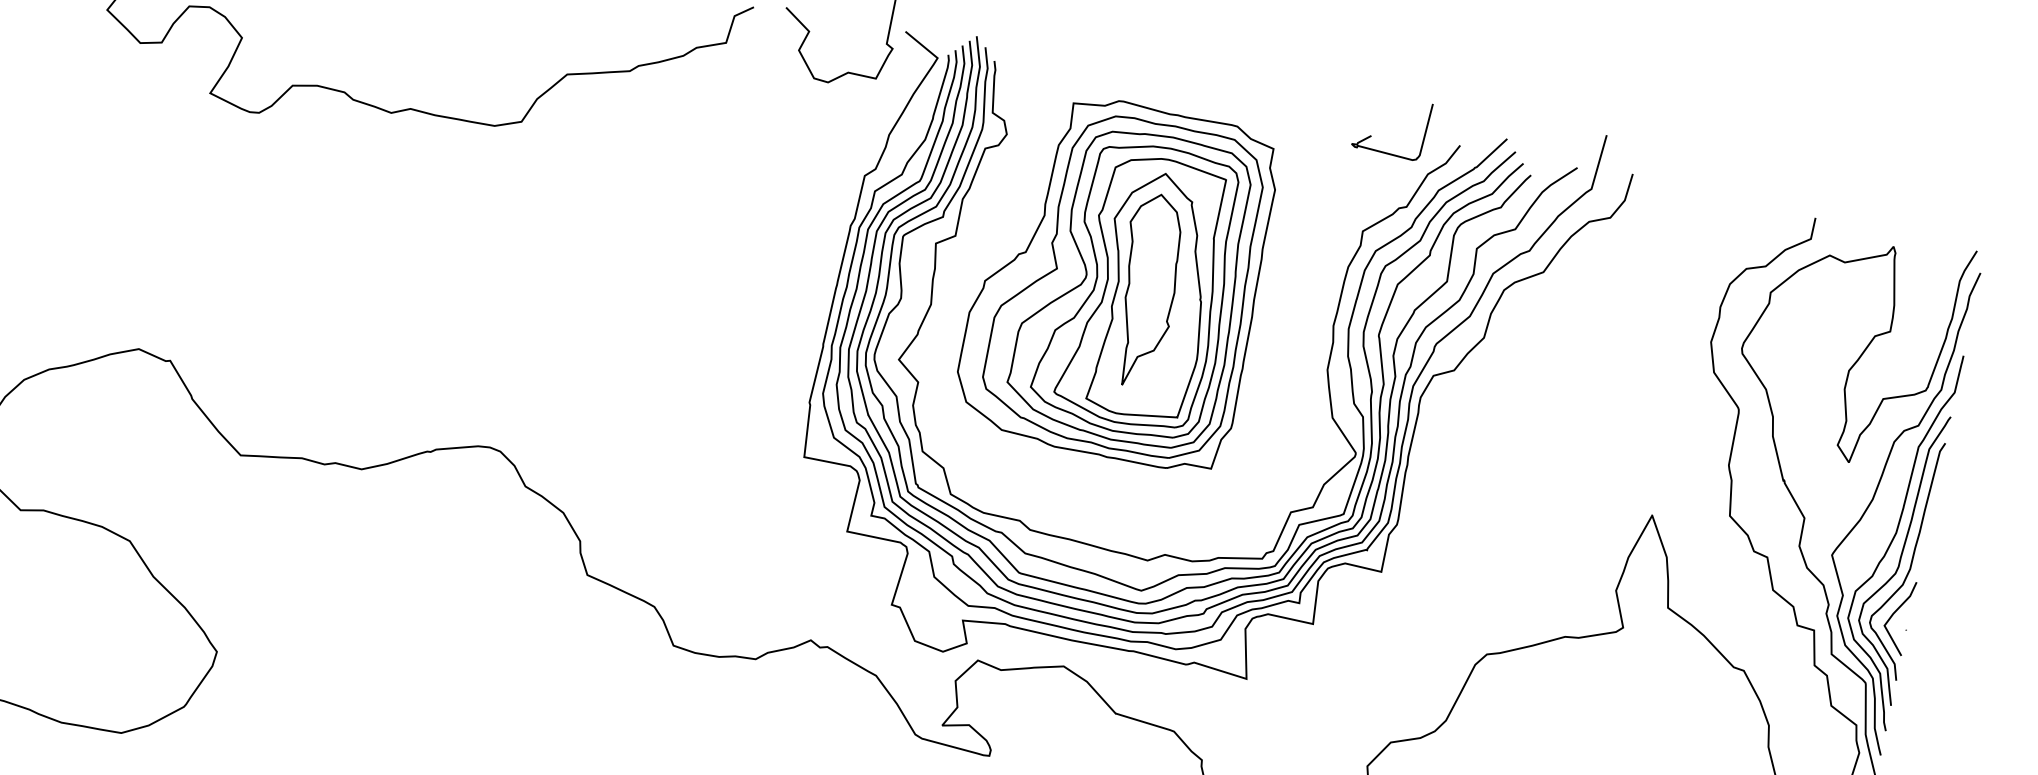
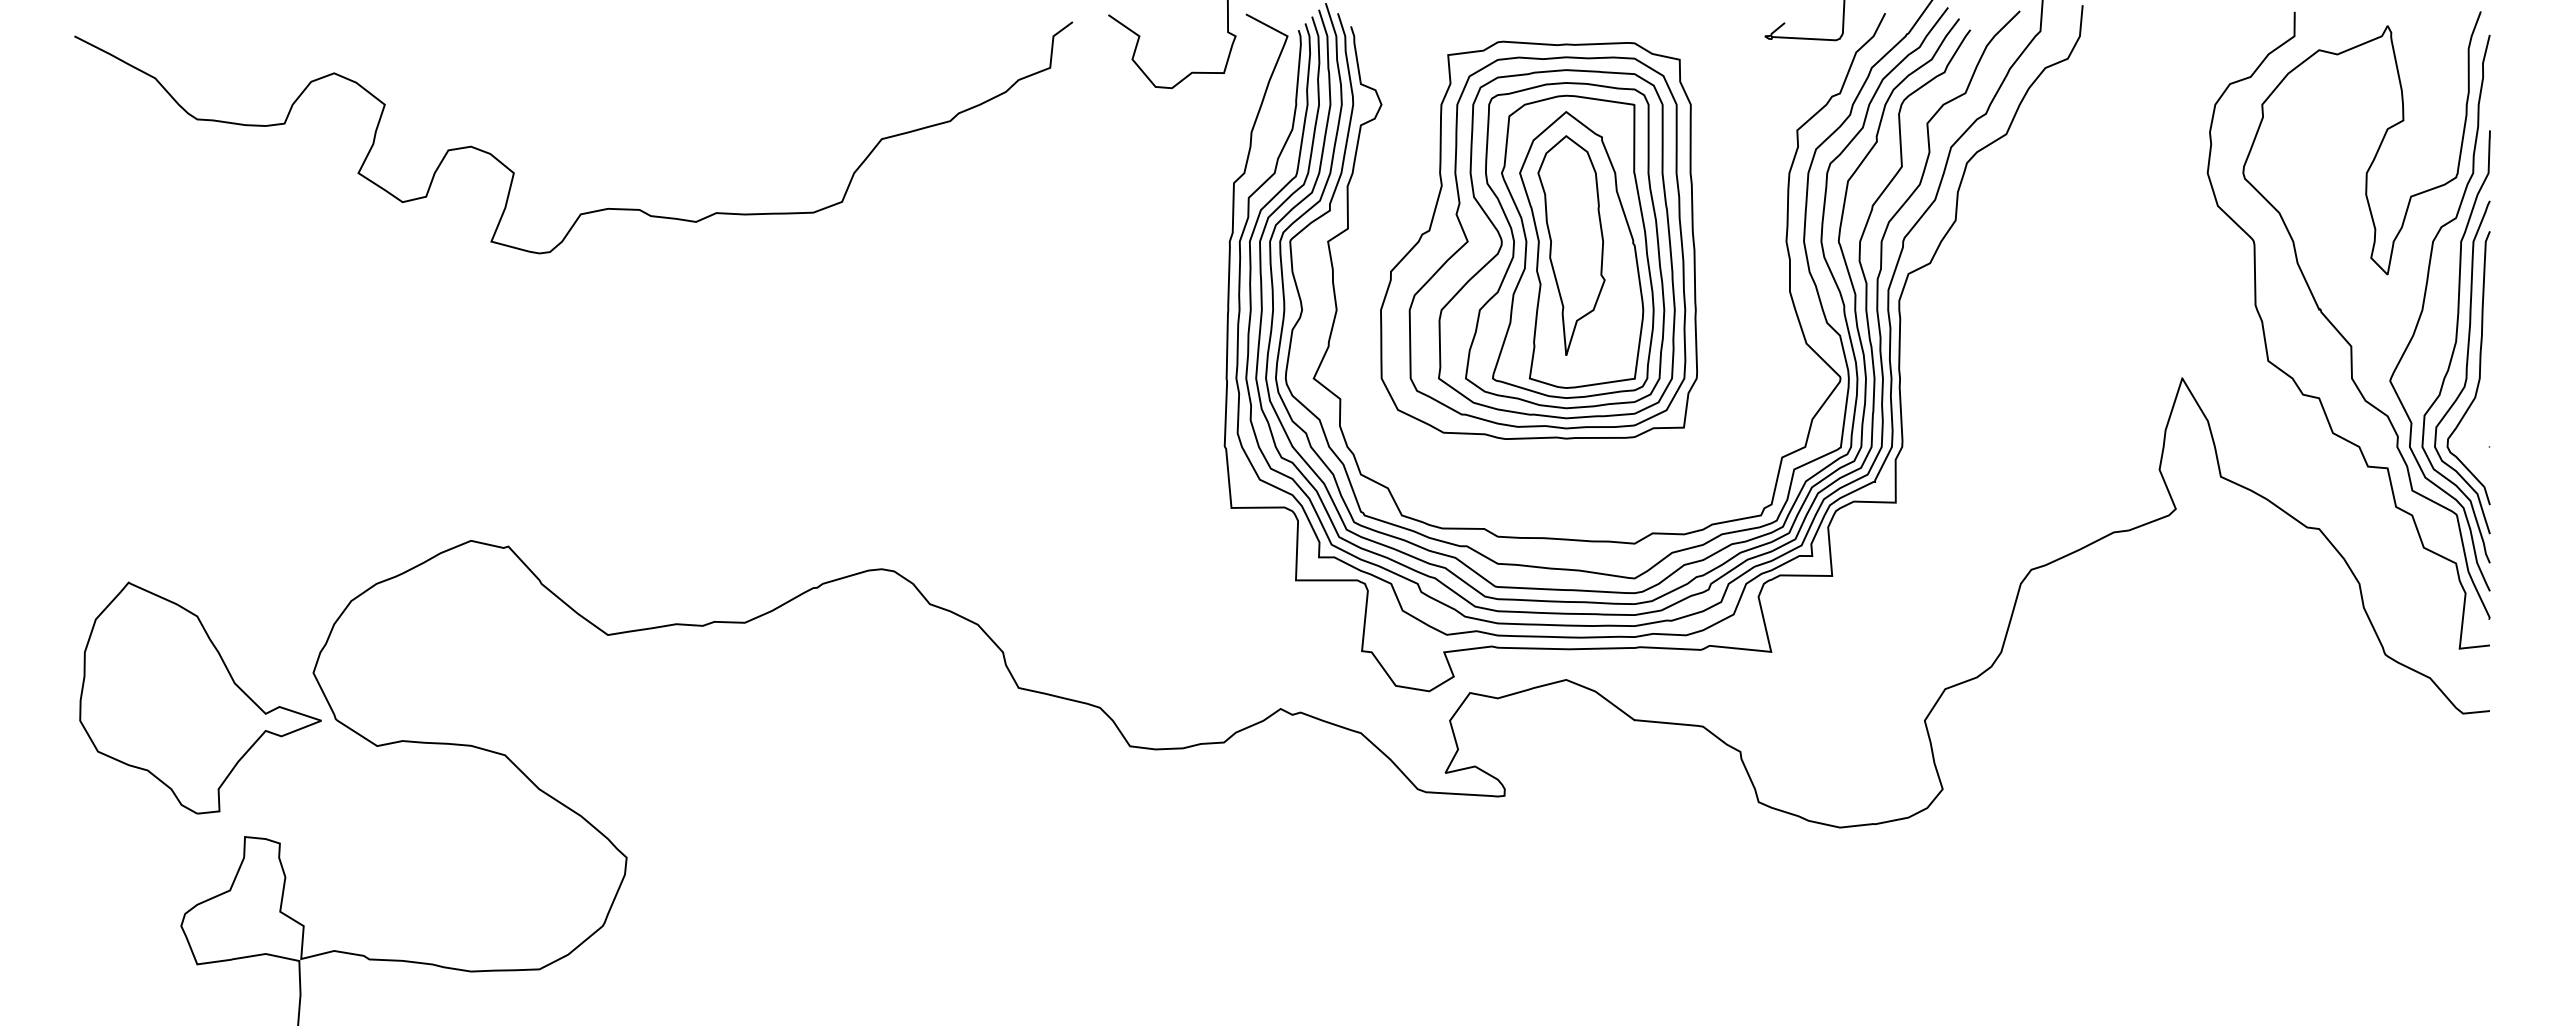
line: (1894, 614) -> (2472, 432), removed

